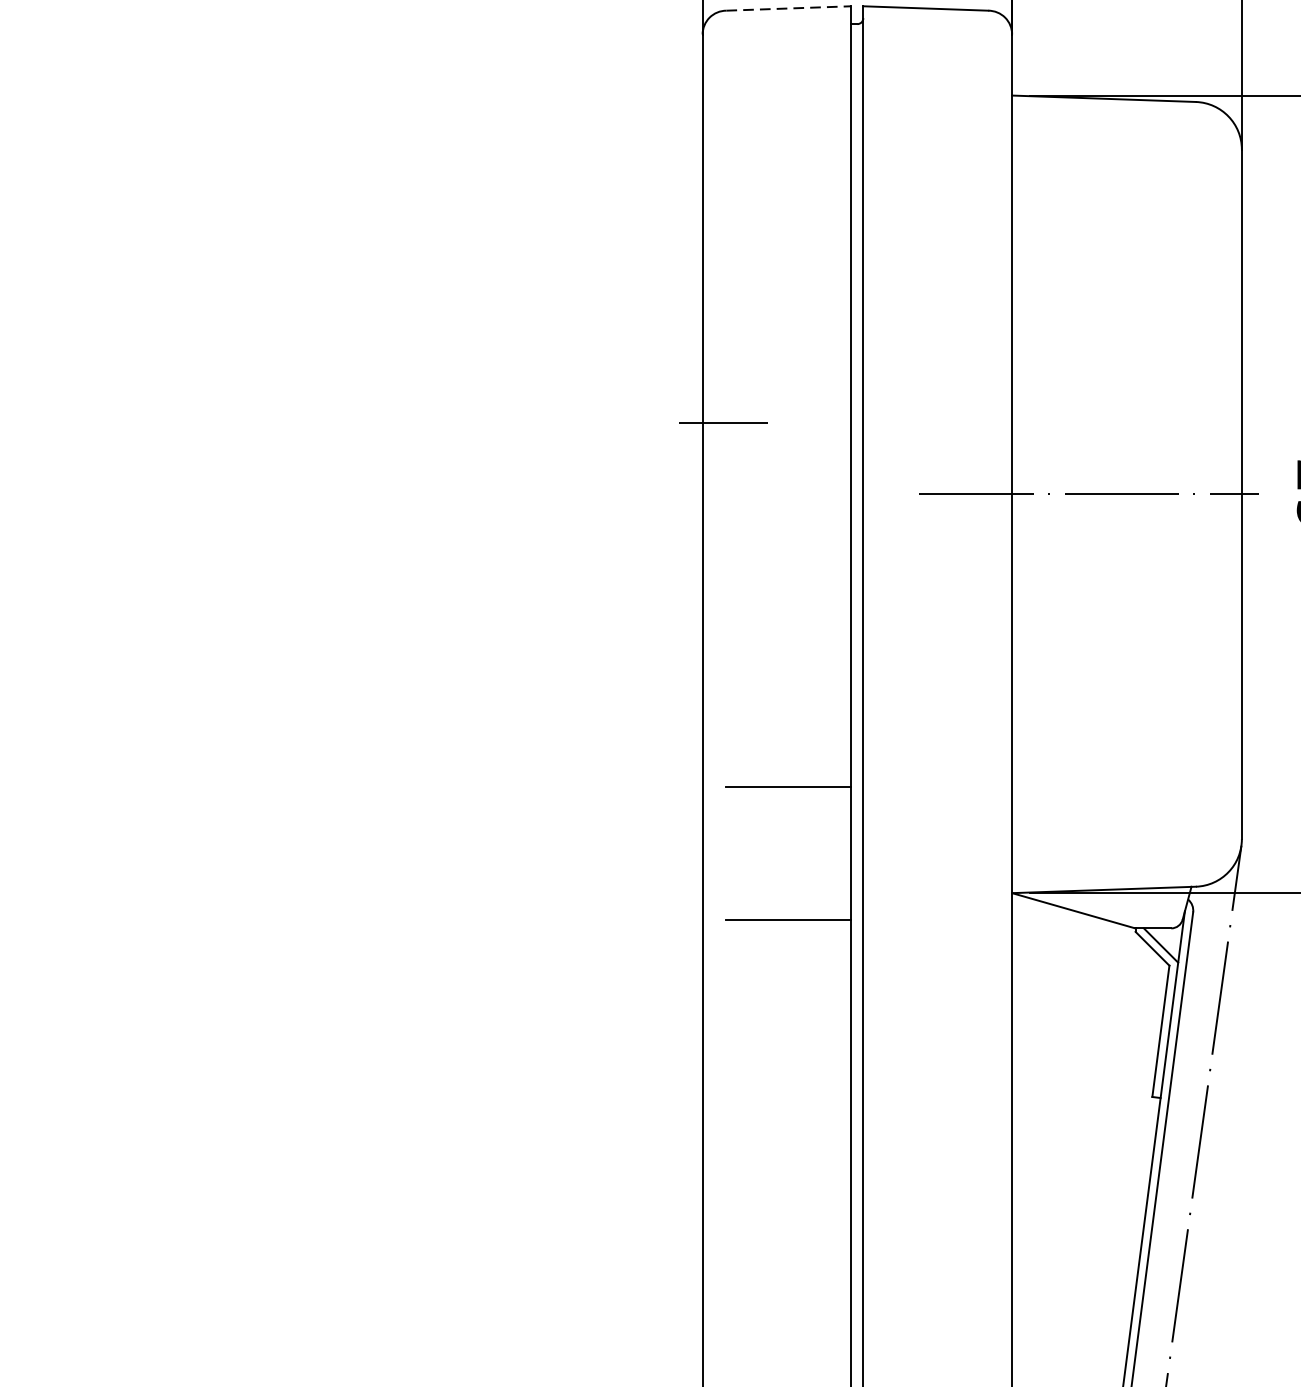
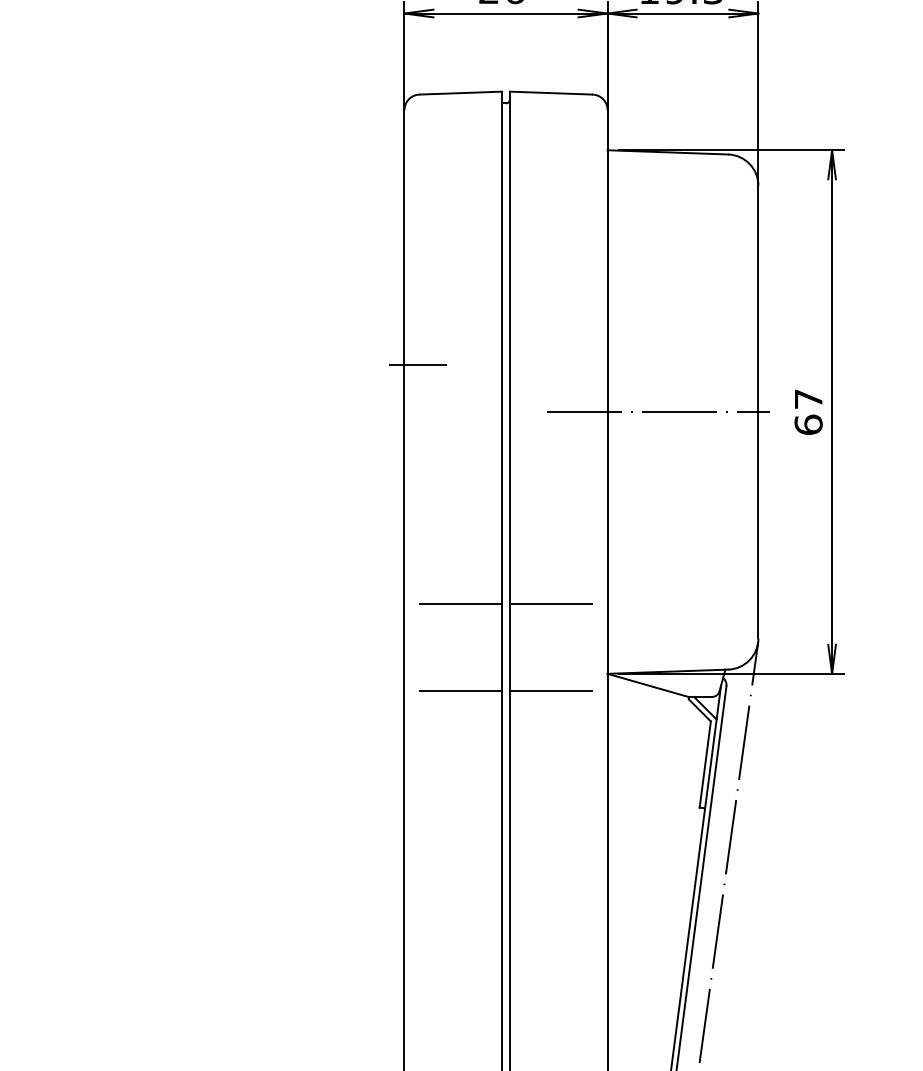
line: (789, 9) -> (461, 93), dashed -> solid
line: (925, 787) -> (550, 604), added
line: (925, 920) -> (550, 691), added

